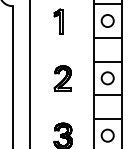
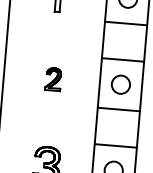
part: (62, 78) -> (53, 79), size x0.6

